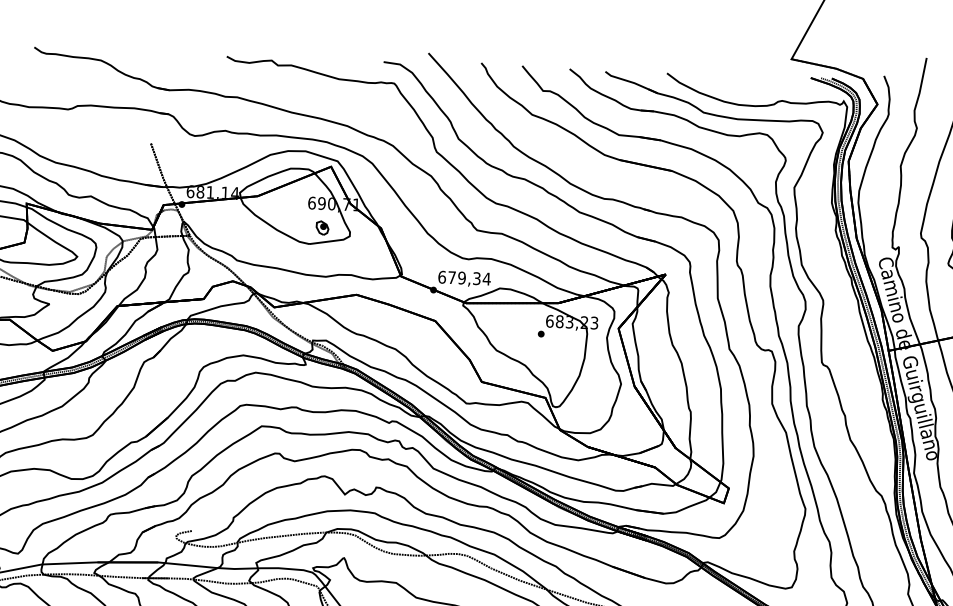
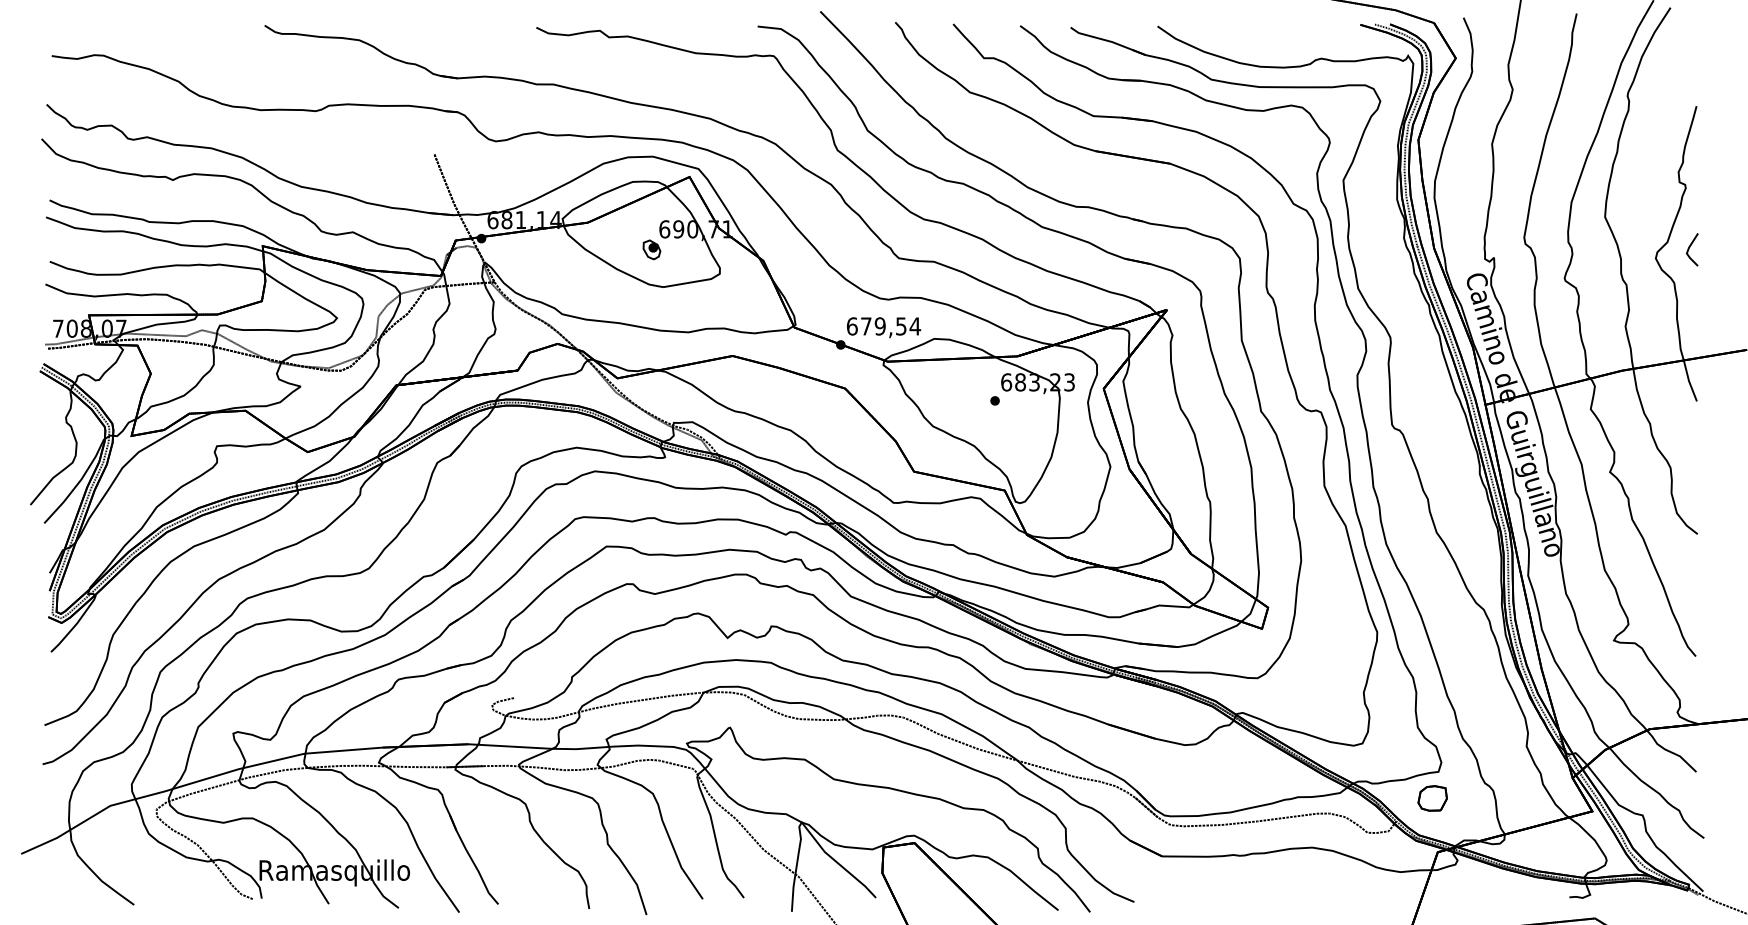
part: (322, 227) -> (651, 249), moved
text: (477, 278) -> (901, 325), 679,34 -> 679,54

